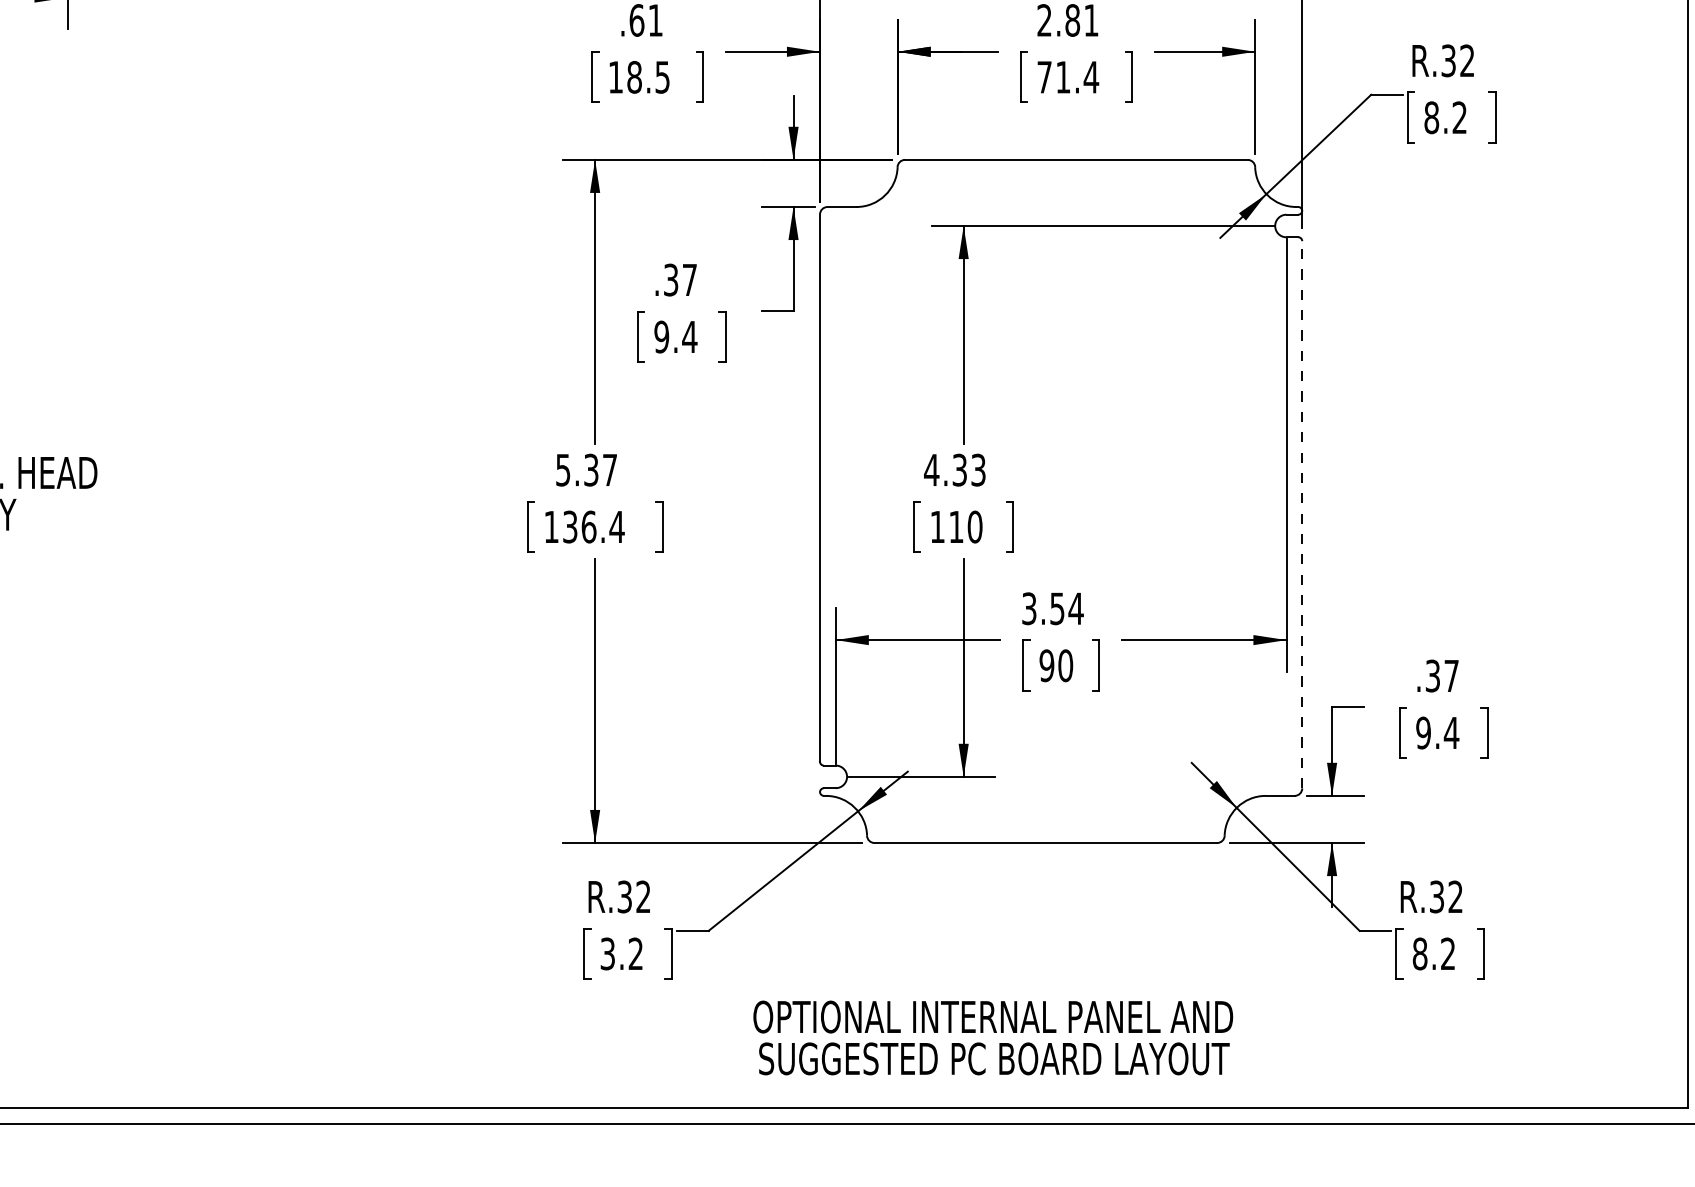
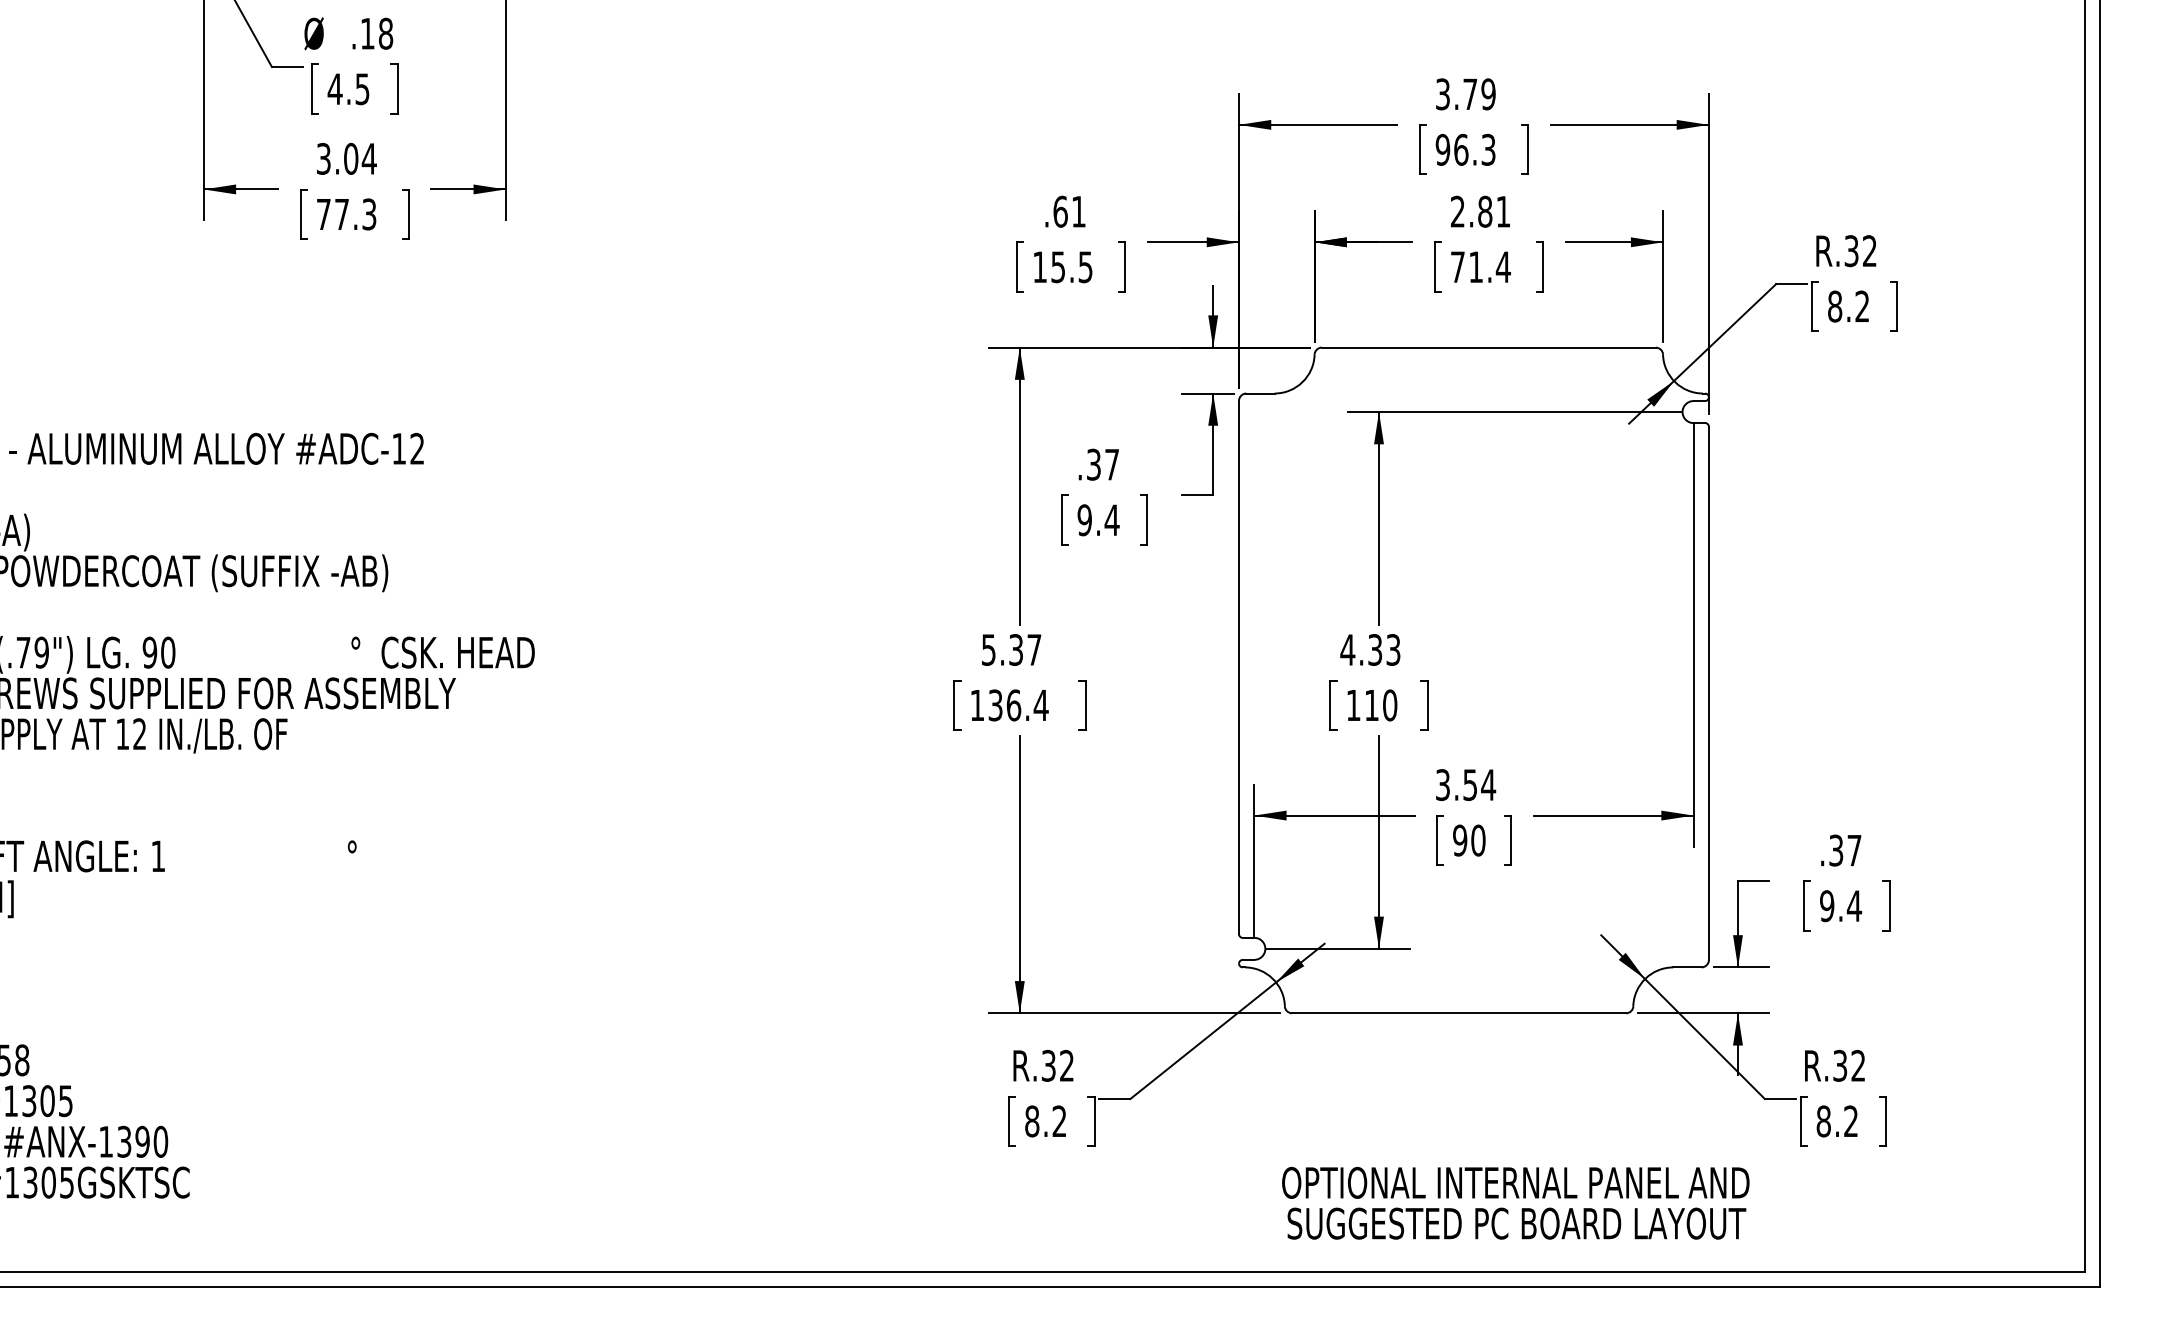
text: (634, 77) -> (1058, 267), 18.5 -> 15.5
line: (1301, 514) -> (1708, 693), dashed -> solid
text: (608, 954) -> (1032, 1121), 3.2 -> 8.2
text: (992, 1038) -> (1515, 1203), moved

